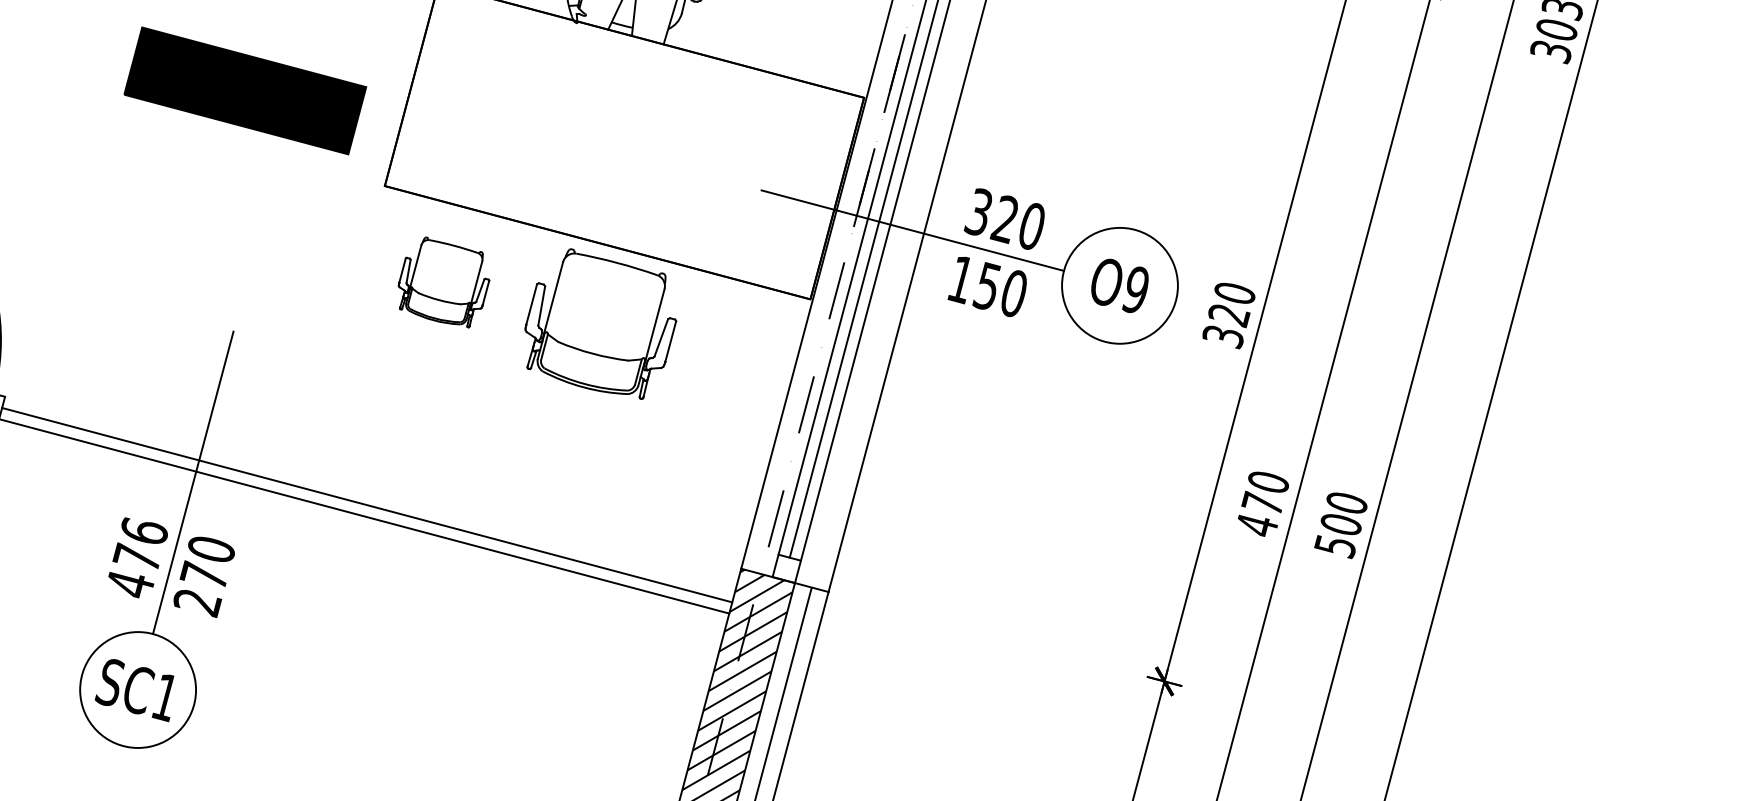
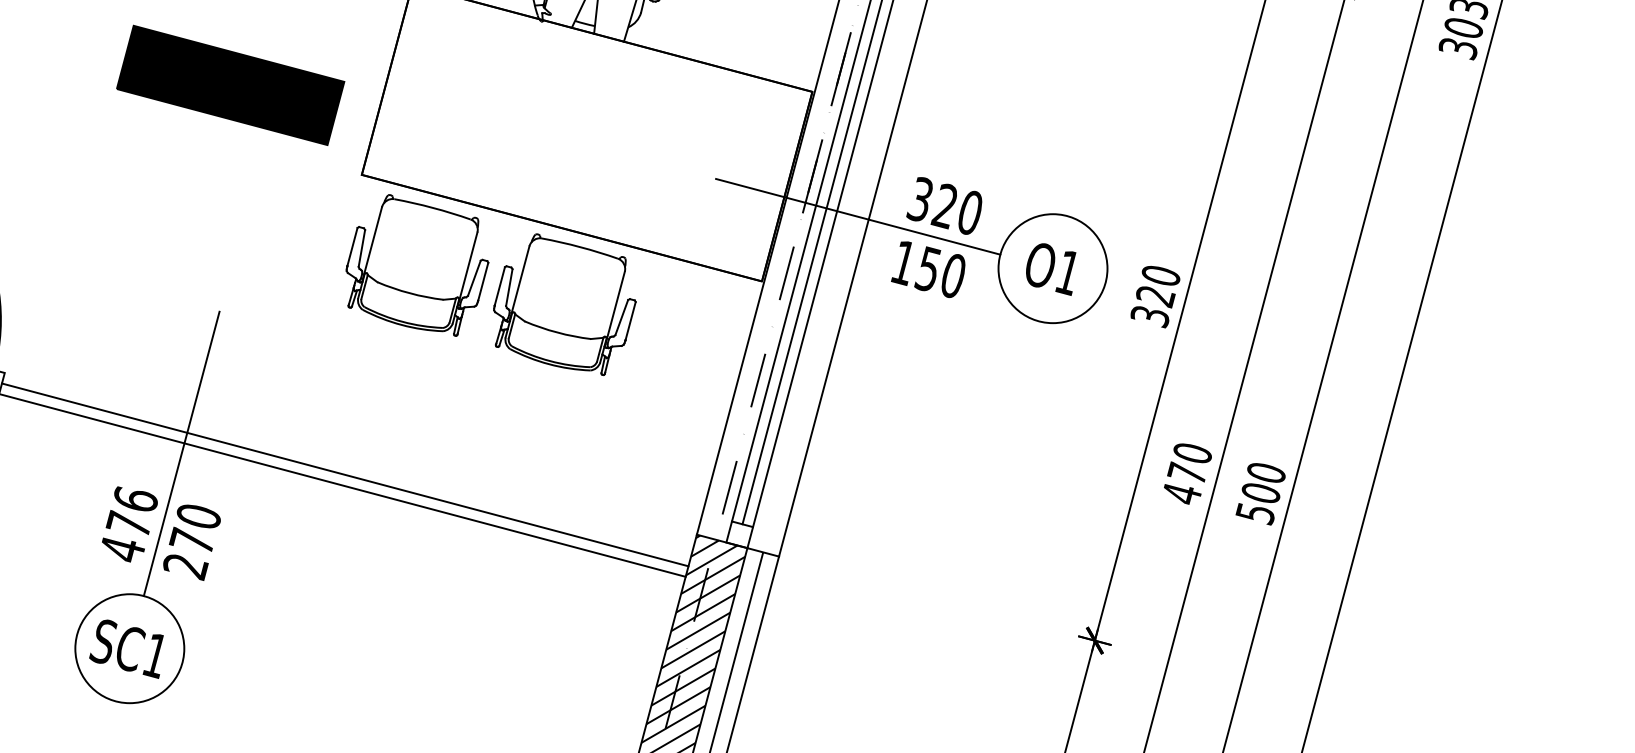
part: (444, 282) -> (417, 265), size x1.67
text: (1135, 289) -> (1067, 272), O9 -> O1

